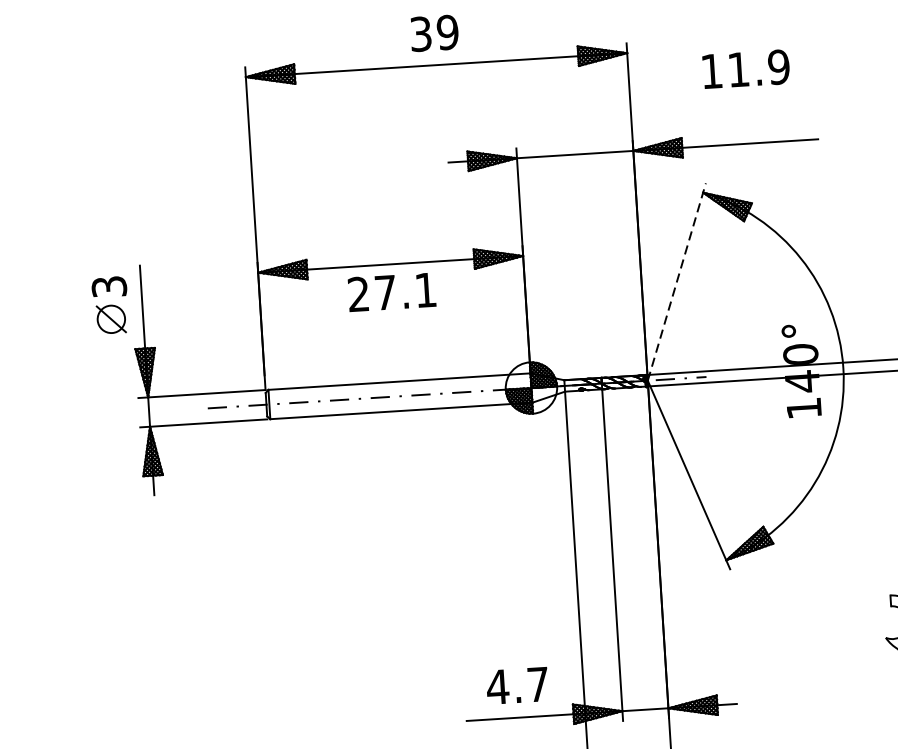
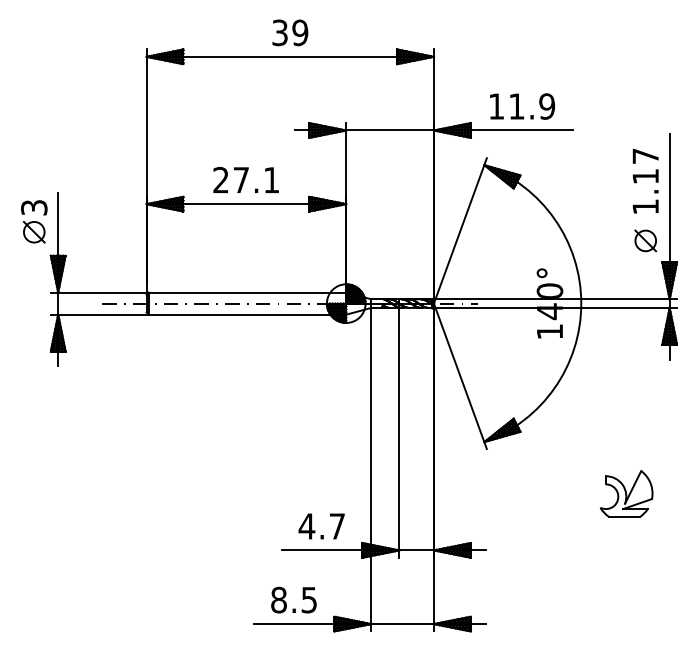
text: (746, 69) -> (522, 106), moved
line: (676, 281) -> (460, 230), dashed -> solid
text: (391, 291) -> (245, 179), moved

